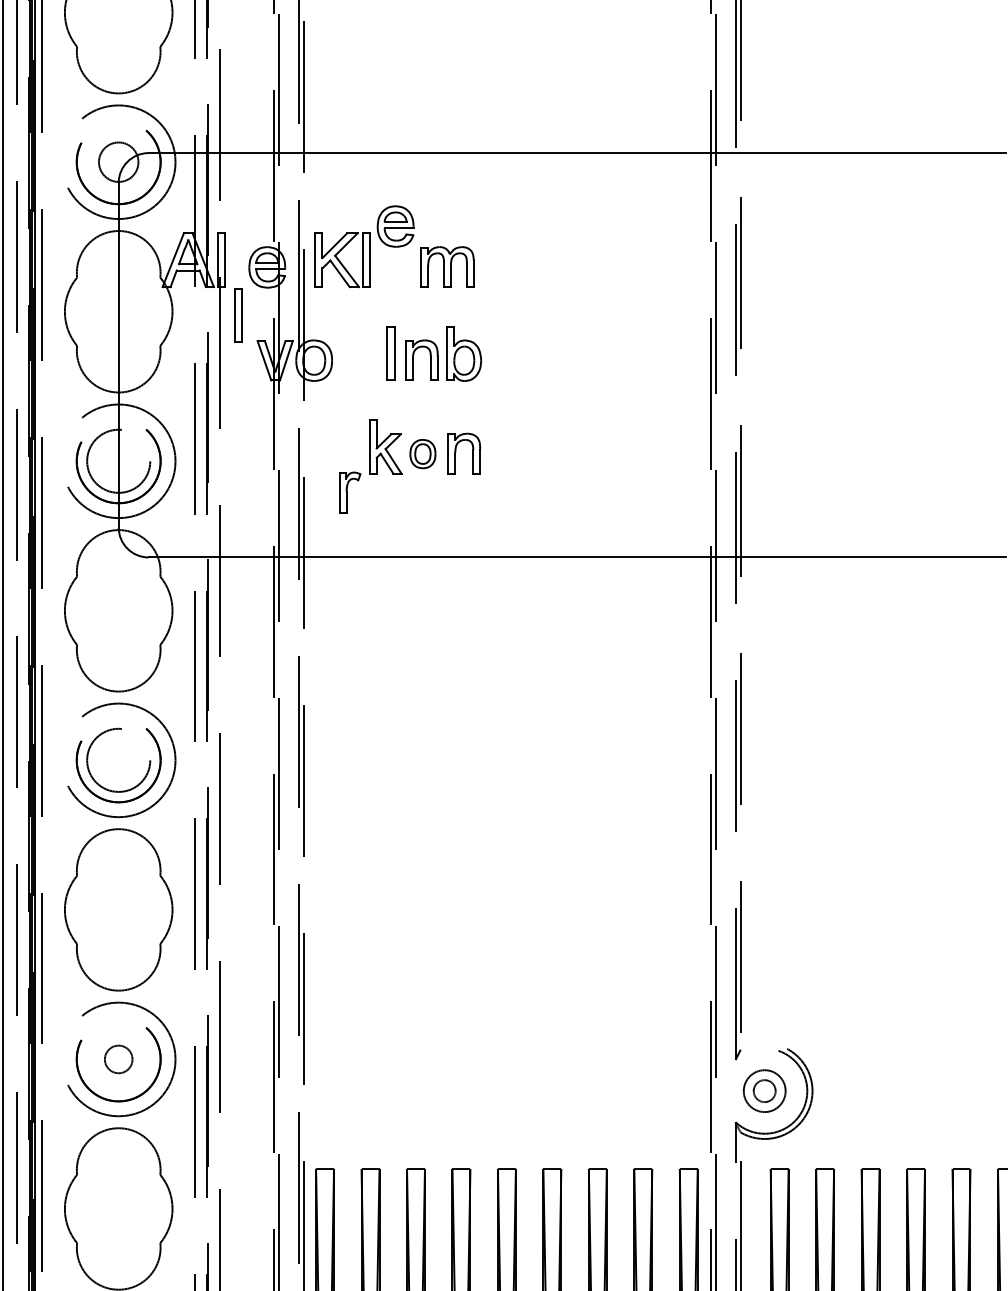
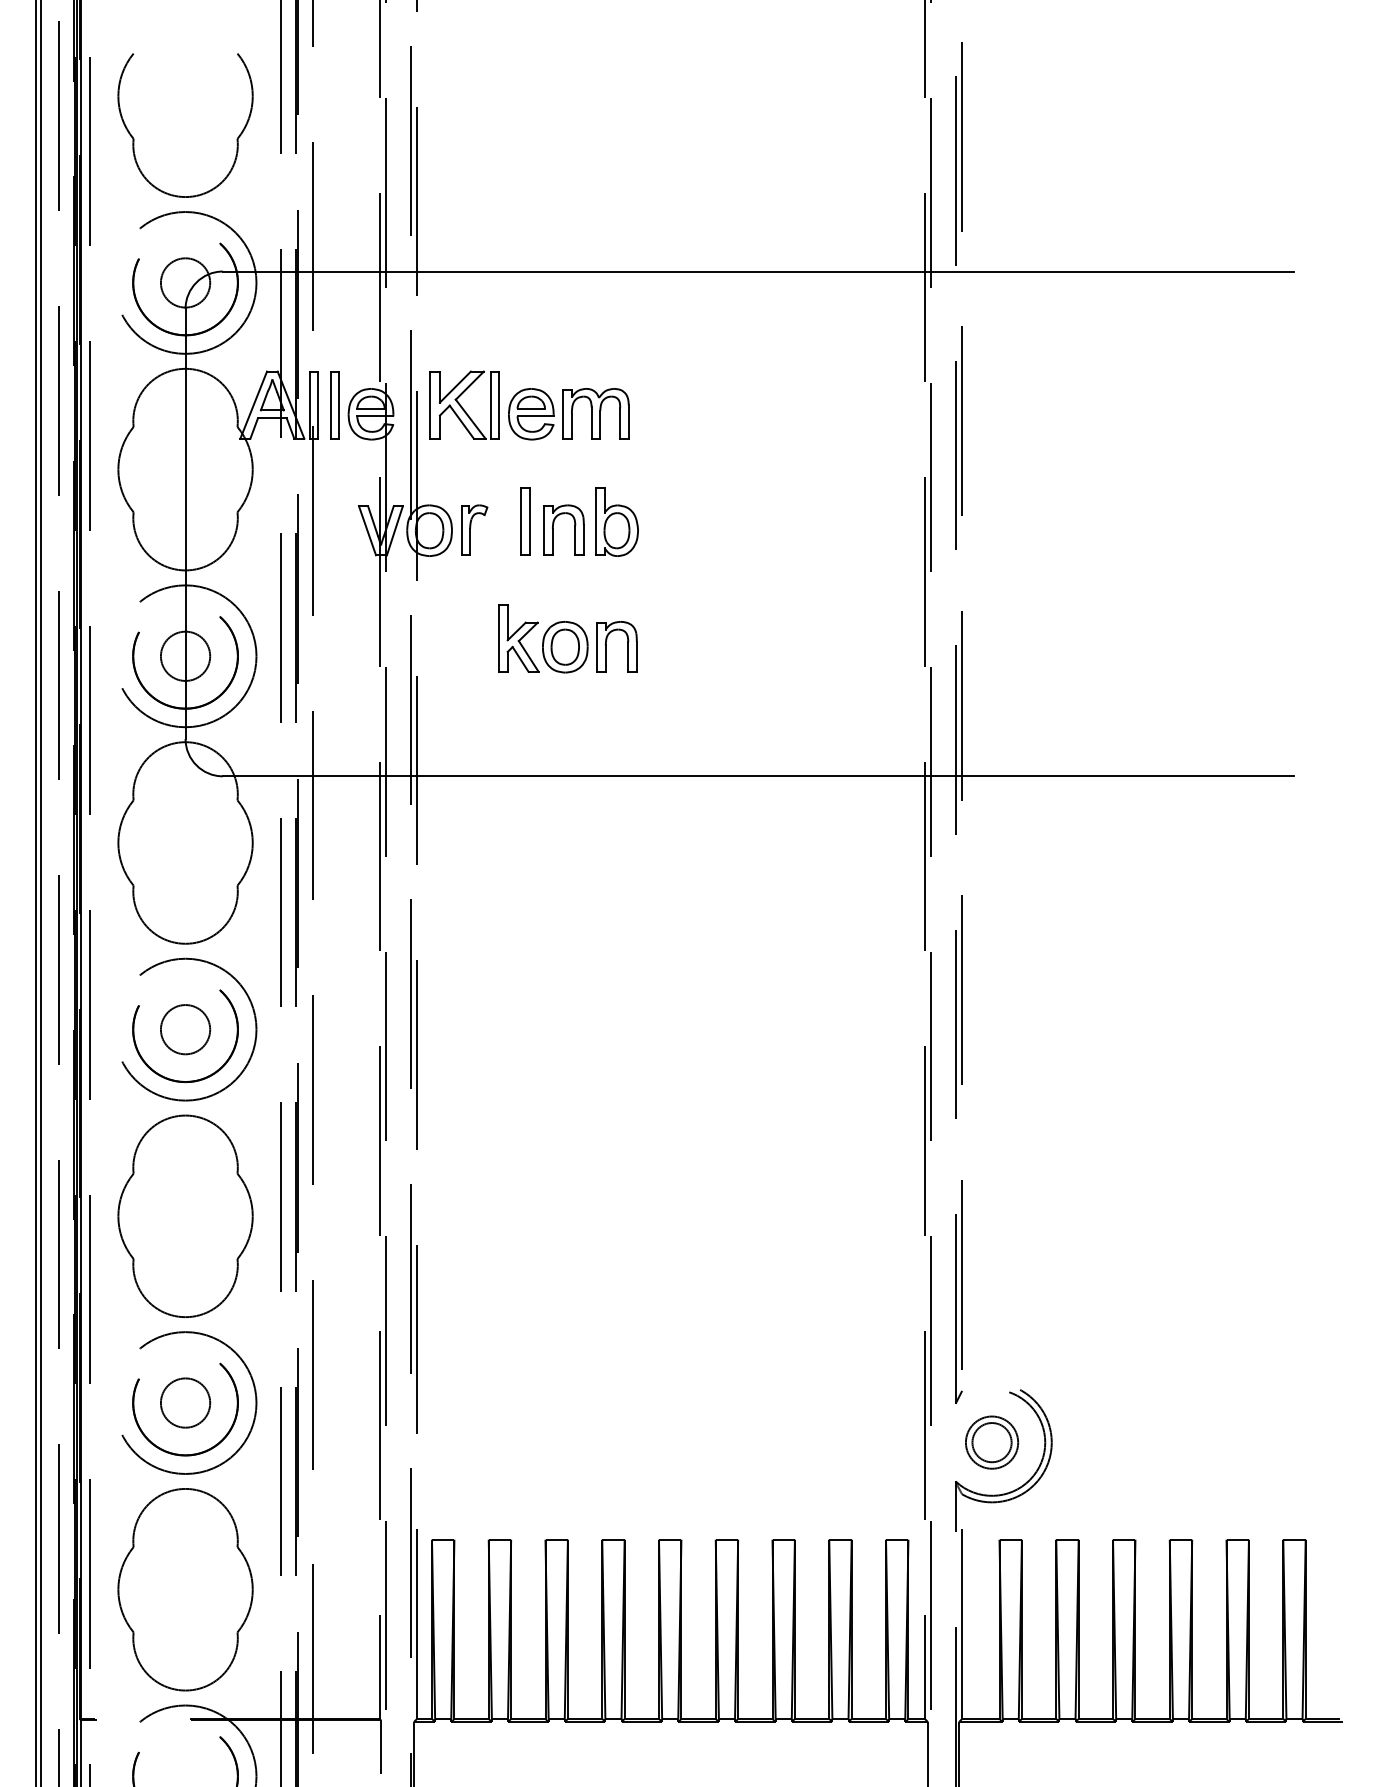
part: (395, 226) -> (531, 414), moved
part: (238, 315) -> (334, 405), moved
part: (423, 454) -> (565, 647), size x1.43
circle: (118, 460) -> (185, 655), size x0.62
part: (350, 491) -> (474, 529), moved
circle: (118, 760) -> (185, 1029), size x0.62
circle: (118, 1059) -> (185, 1402), size x1.43
circle: (764, 1091) -> (991, 1442), size x1.43

